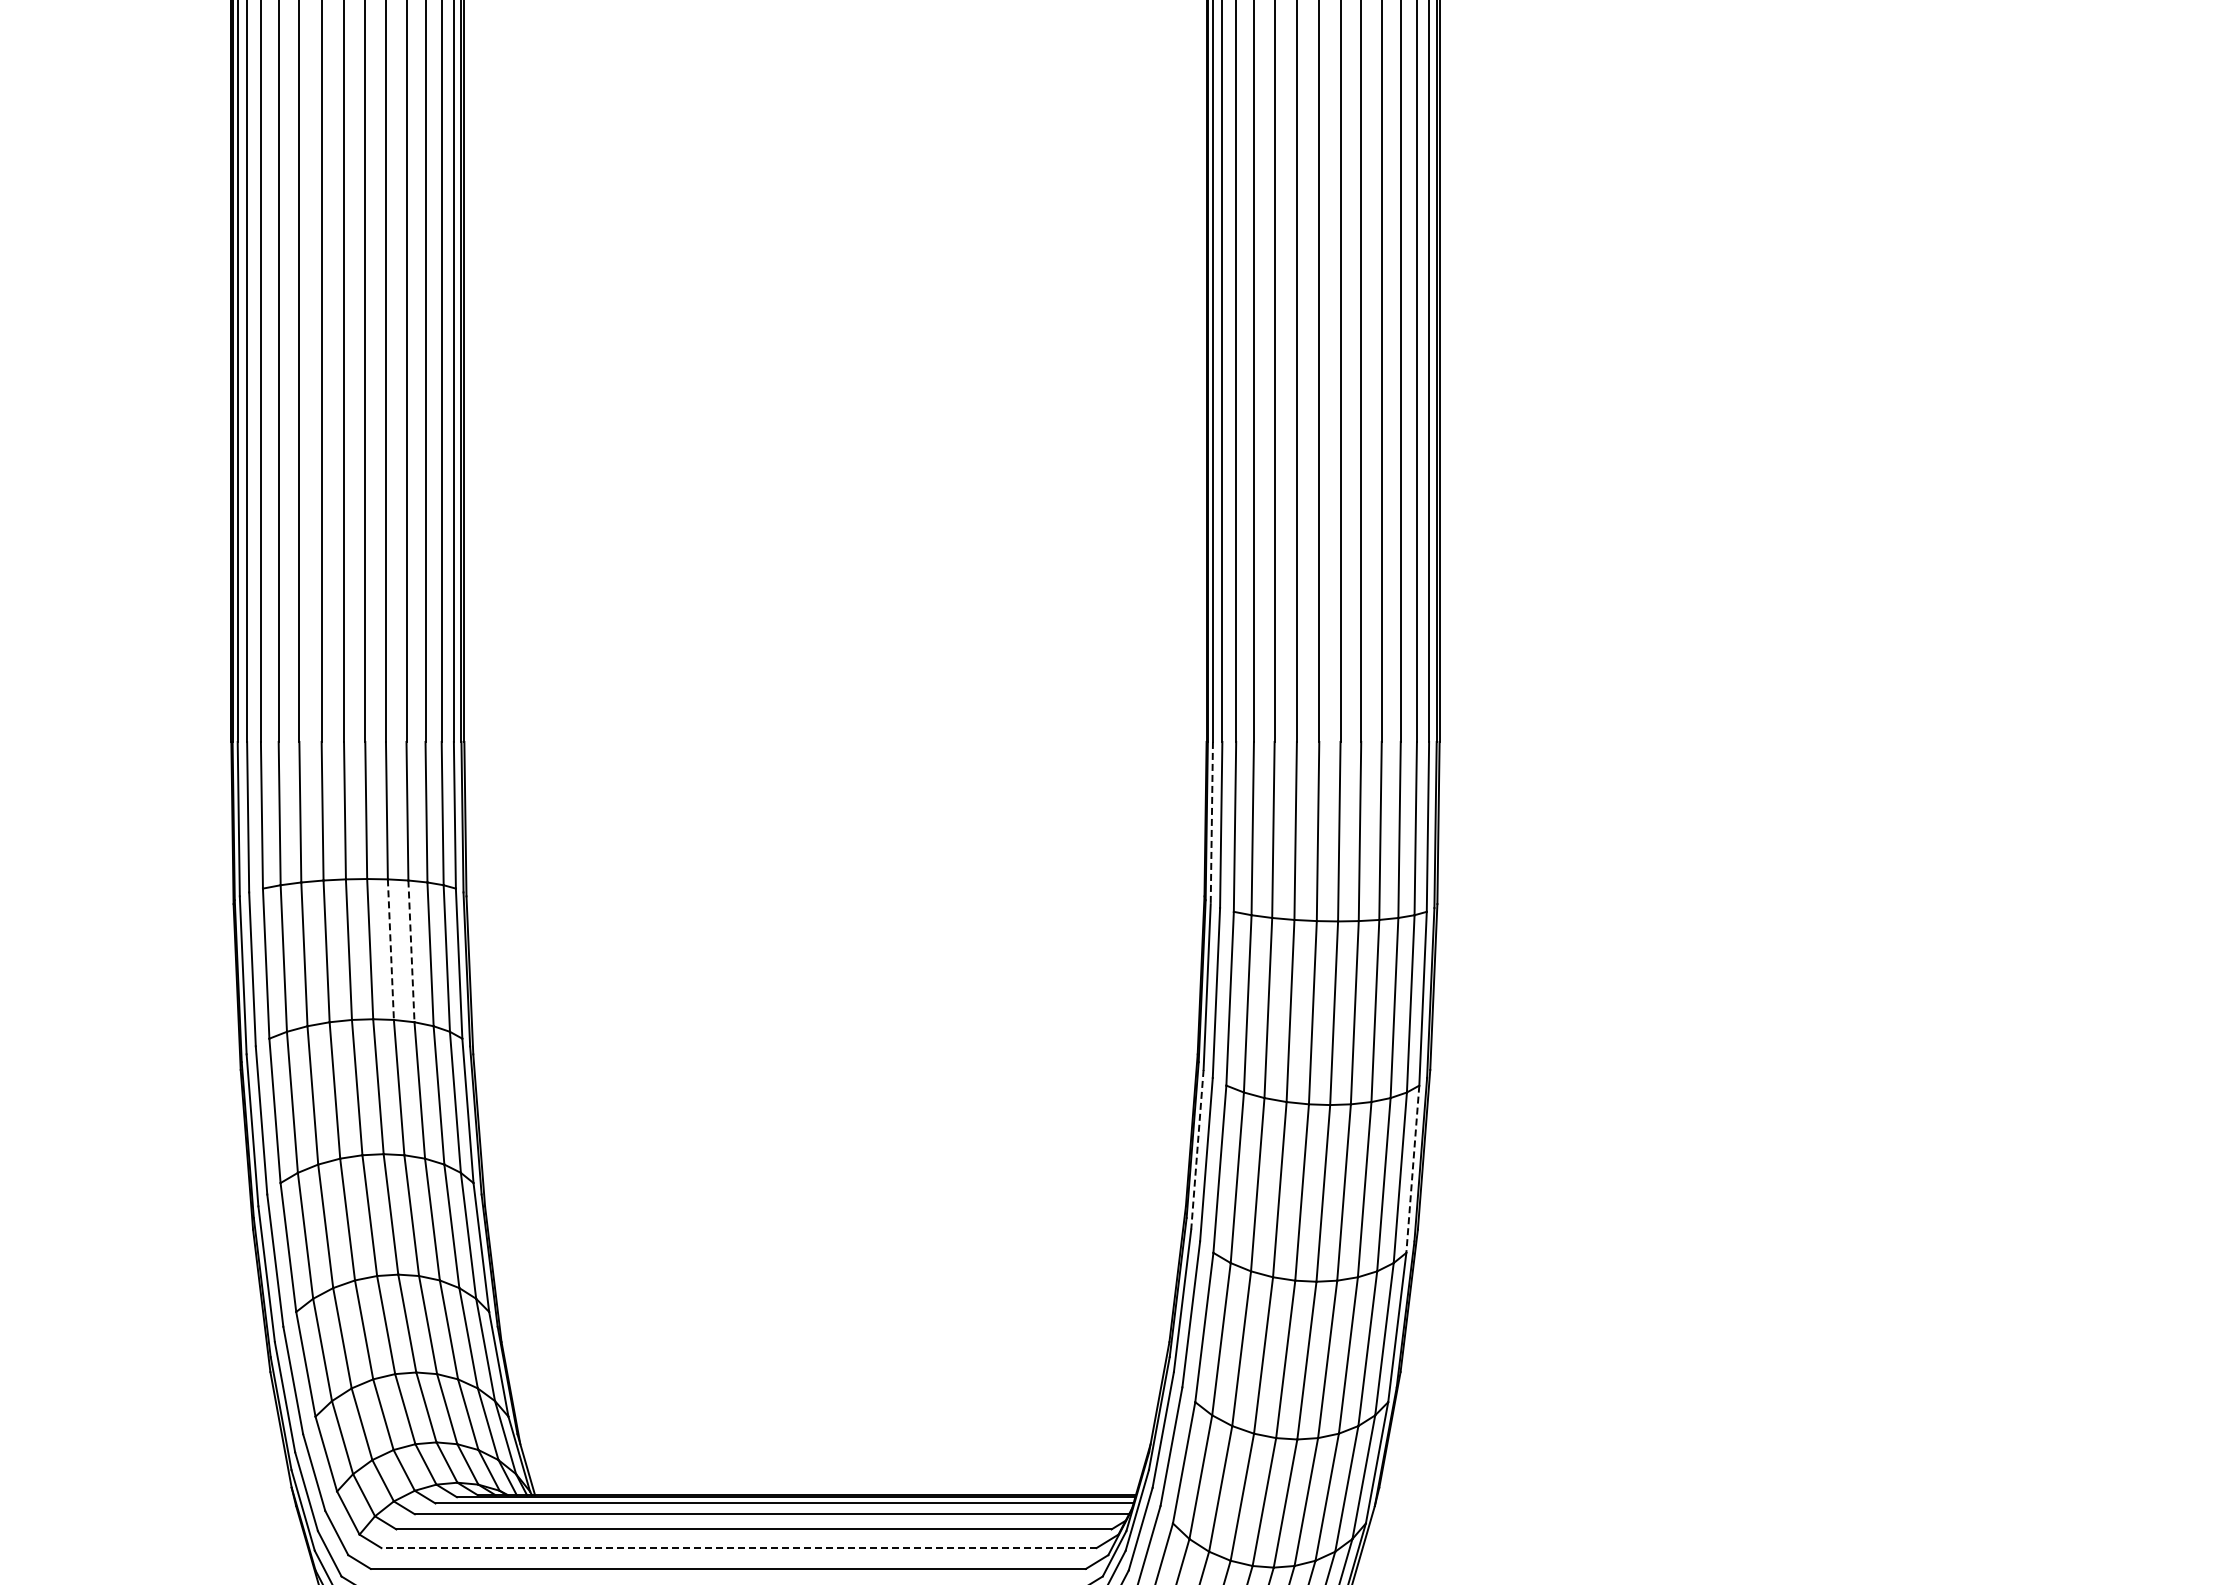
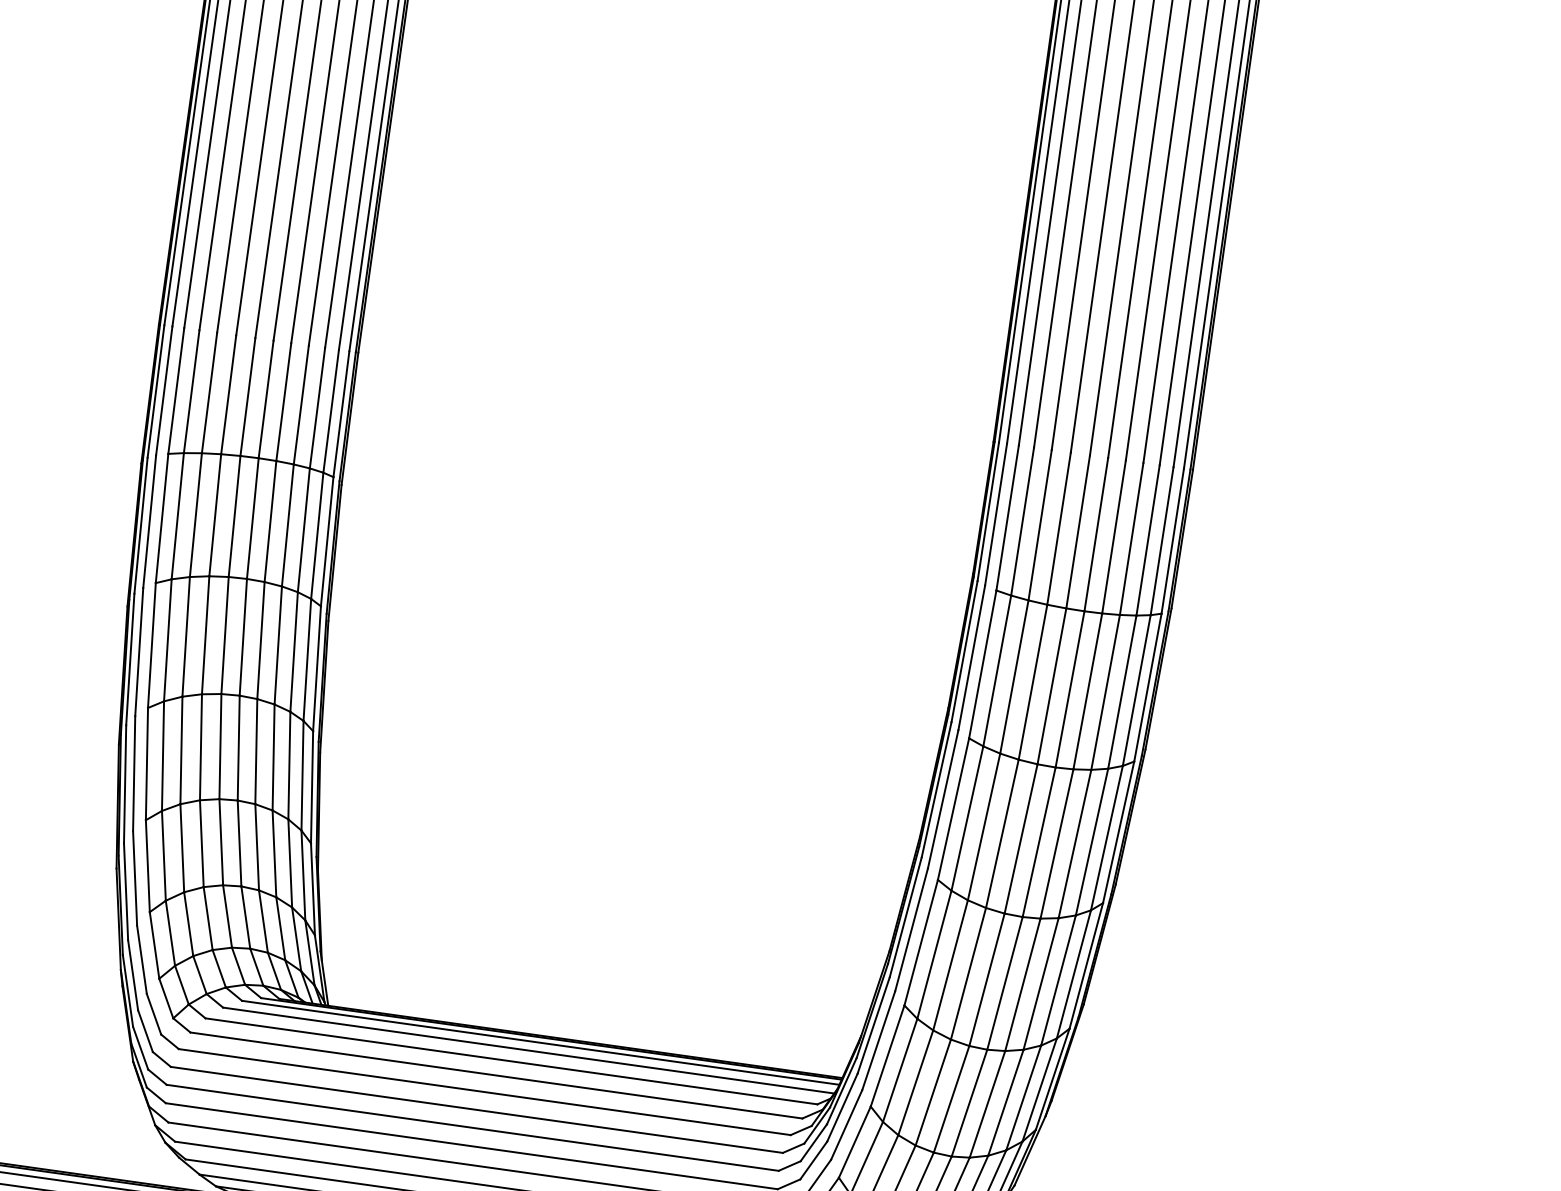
line: (1211, 823) -> (987, 512), dashed -> solid
line: (390, 950) -> (270, 522), dashed -> solid
line: (411, 951) -> (287, 525), dashed -> solid
line: (1197, 1150) -> (936, 790), dashed -> solid
line: (1412, 1169) -> (1118, 832), dashed -> solid
line: (739, 1548) -> (496, 1075), dashed -> solid

